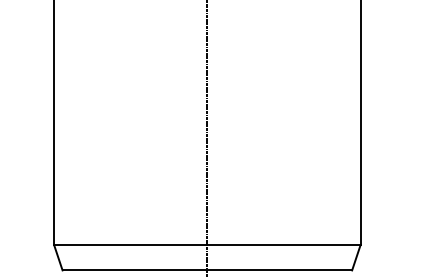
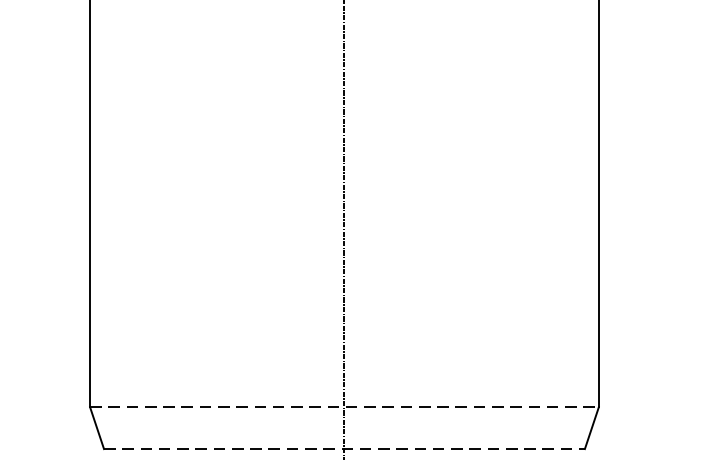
line: (207, 245) -> (344, 407), solid -> dashed
line: (207, 270) -> (344, 449), solid -> dashed

